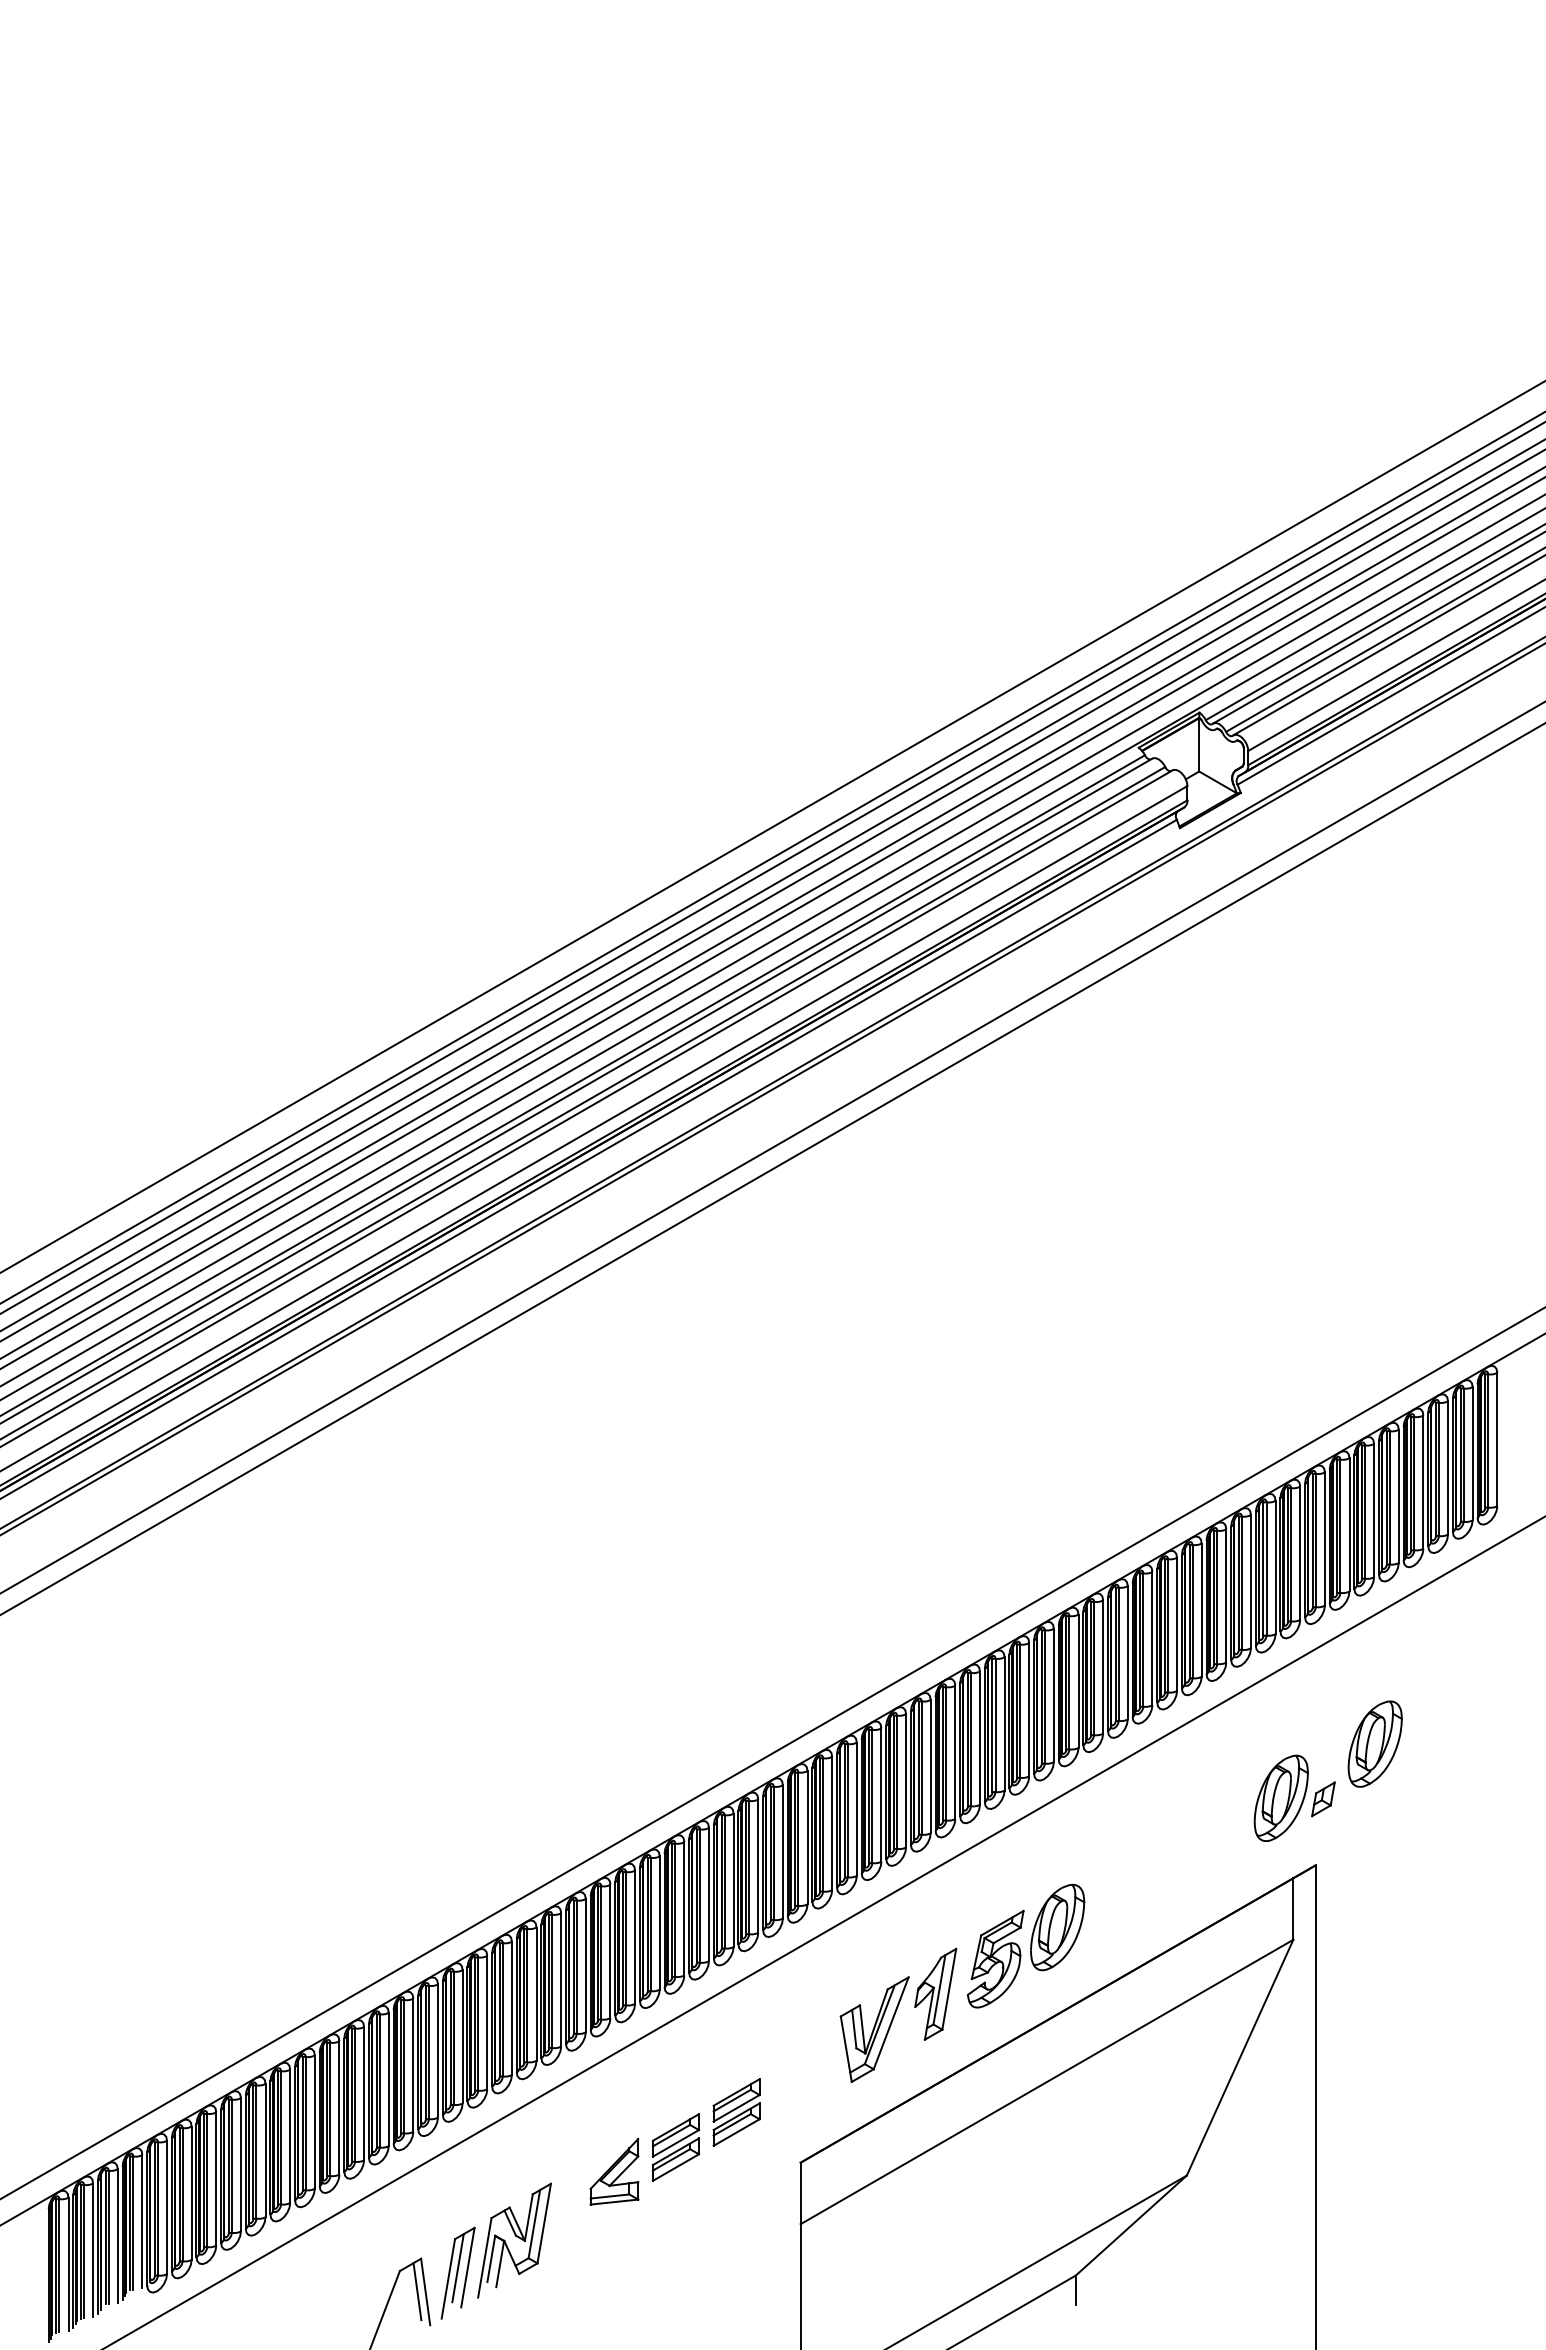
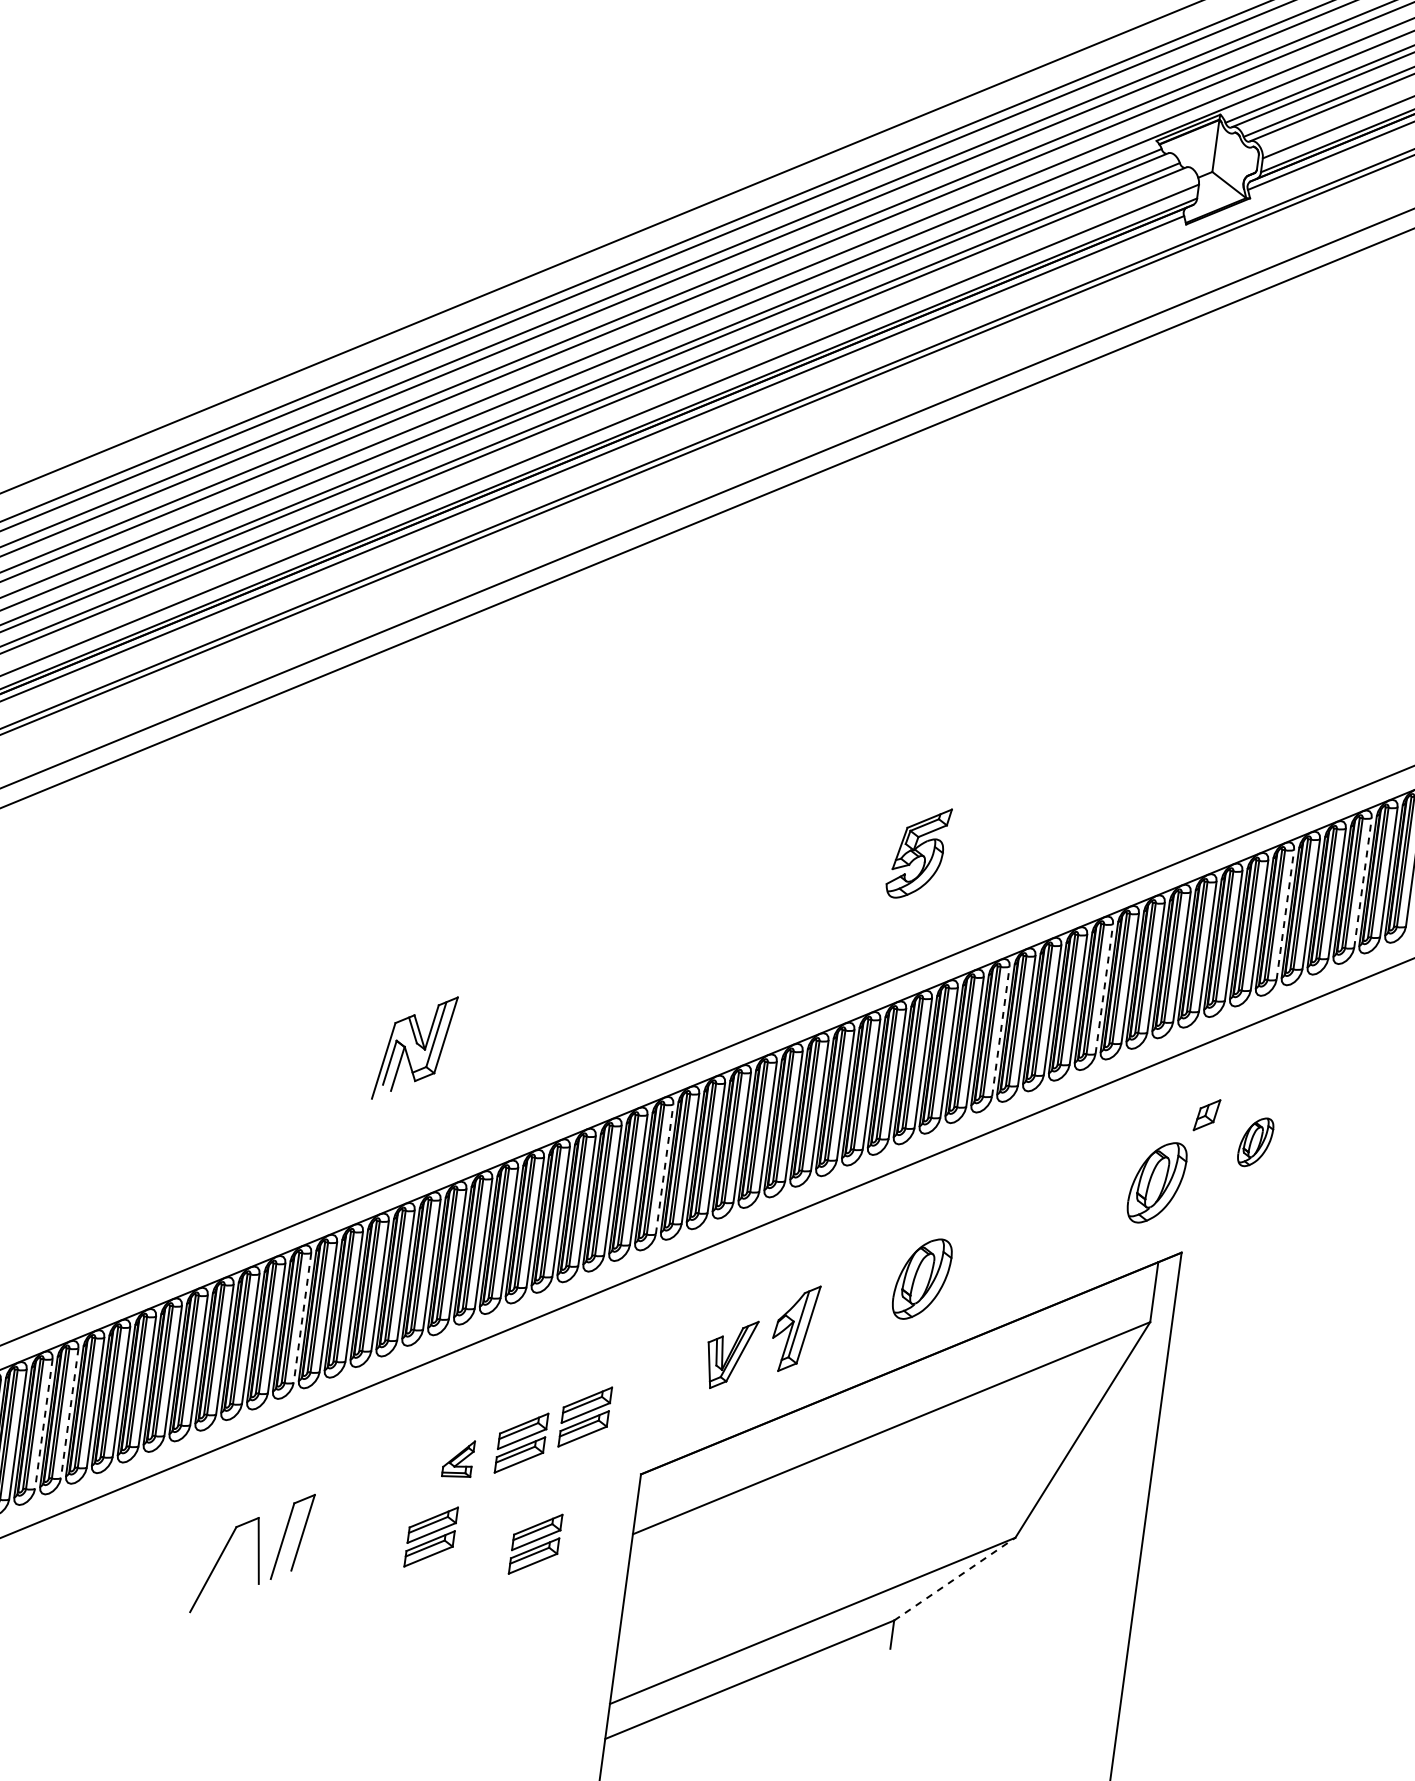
line: (1448, 1467) -> (1363, 882), solid -> dashed
line: (1374, 1510) -> (1285, 914), solid -> dashed
line: (1201, 1610) -> (1104, 989), solid -> dashed
line: (1103, 1667) -> (1001, 1031), solid -> dashed
part: (1374, 1743) -> (1255, 1141), size x0.6
part: (1323, 1799) -> (1207, 1115), moved
line: (782, 1851) -> (664, 1168), solid -> dashed
part: (995, 1959) -> (918, 853), moved
part: (874, 2029) -> (730, 1354), size x0.7
line: (438, 2051) -> (302, 1318), solid -> dashed
part: (614, 2171) -> (458, 1458), size x0.6
line: (216, 2179) -> (69, 1413), solid -> dashed
line: (191, 2193) -> (43, 1424), solid -> dashed
line: (1131, 2225) -> (954, 1579), solid -> dashed
part: (514, 2240) -> (414, 1047), moved
part: (703, 2247) -> (535, 1544), added
part: (597, 2254) -> (431, 1537), added
line: (457, 2268) -> (292, 1532), removed
line: (417, 2291) -> (250, 1549), removed

